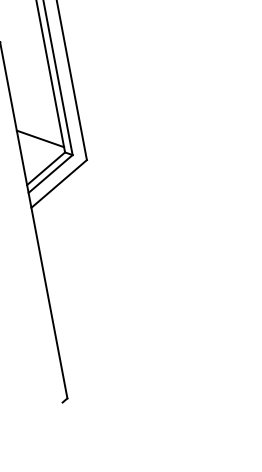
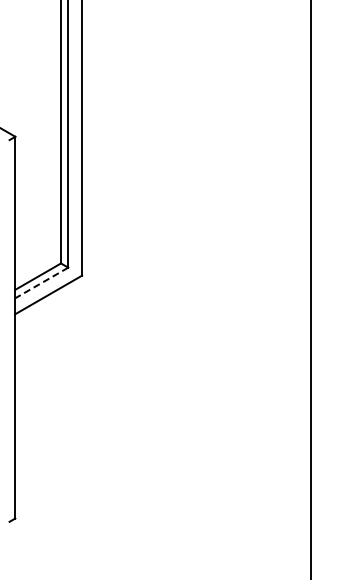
line: (40, 138) -> (38, 244), removed
line: (50, 173) -> (41, 282), solid -> dashed

